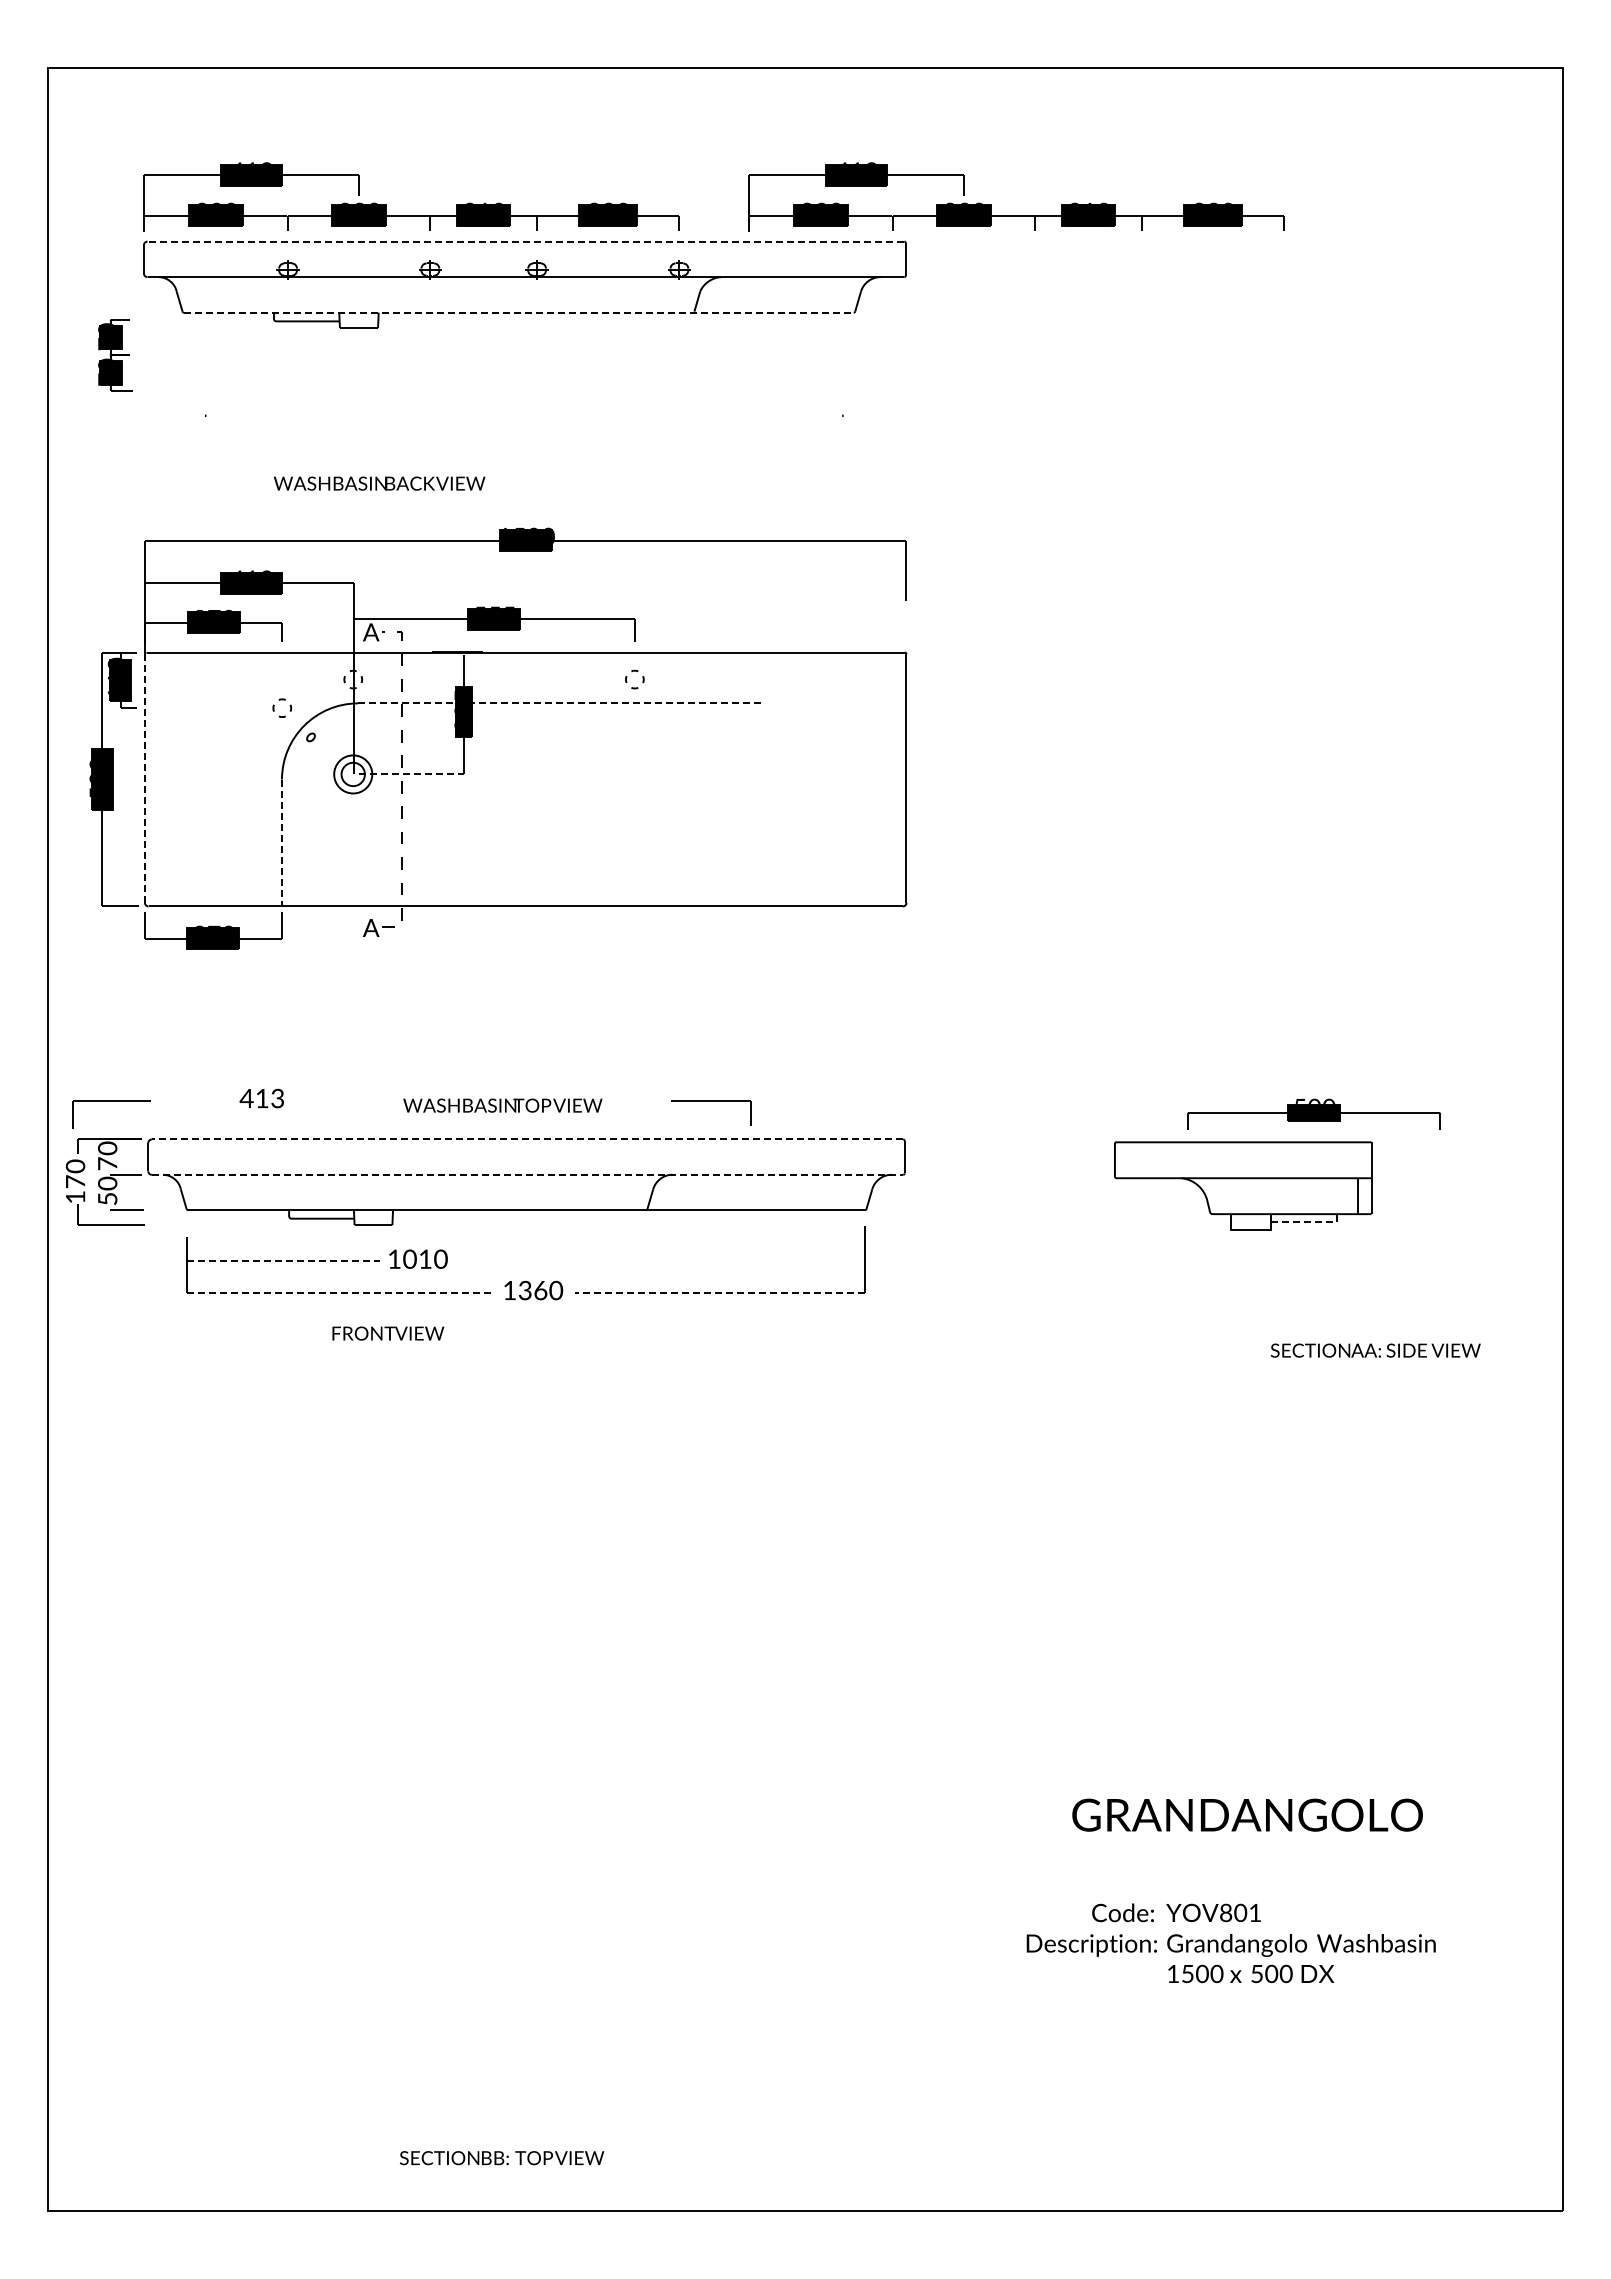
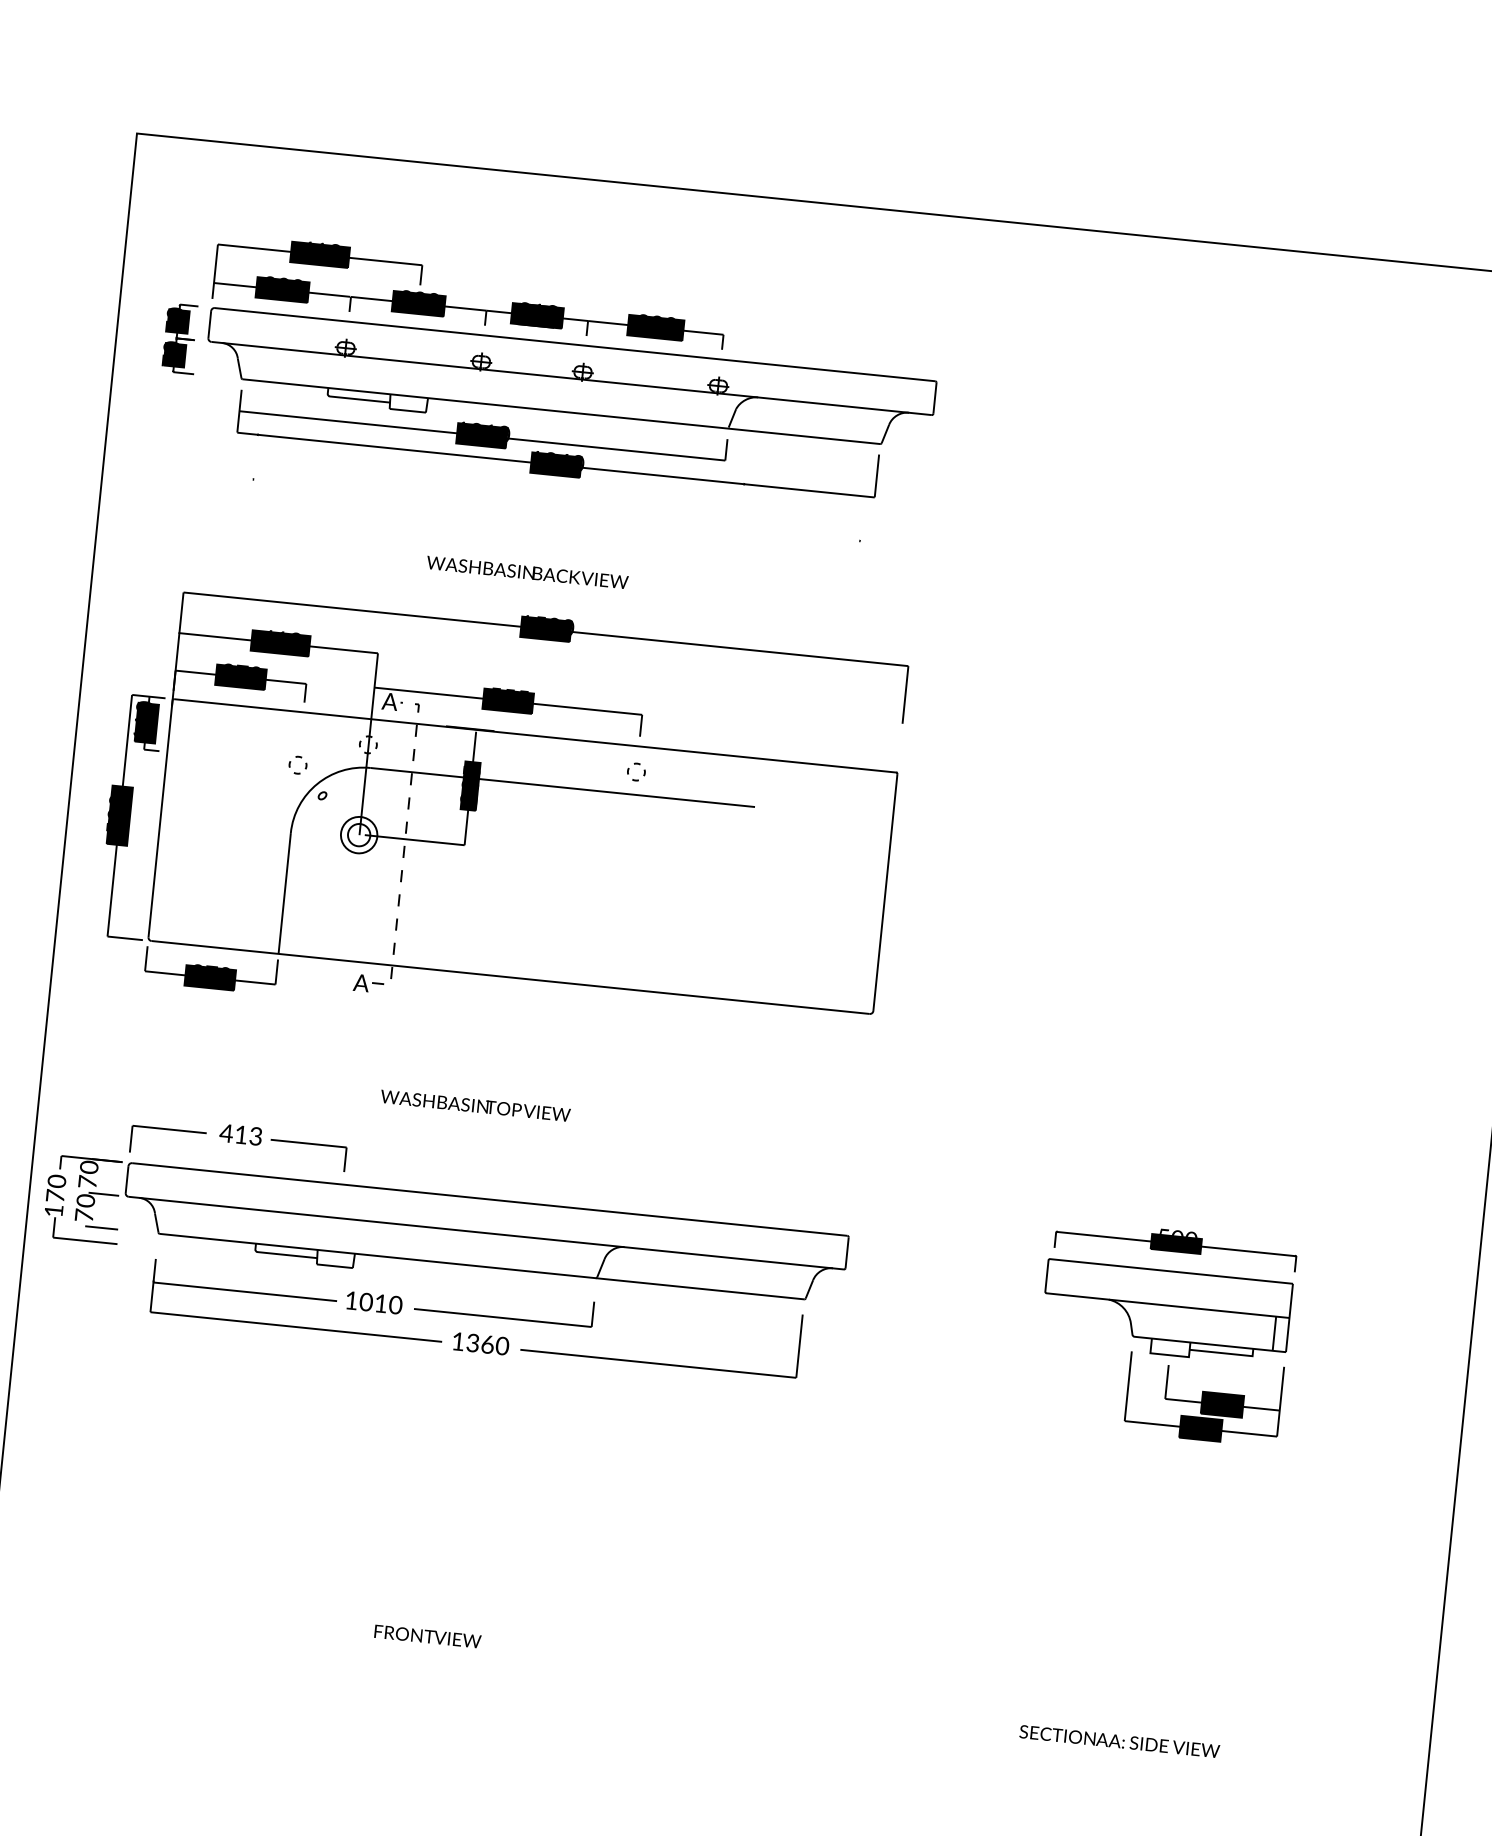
part: (1016, 215) -> (1044, 367), removed
line: (525, 241) -> (574, 344), dashed -> solid
line: (518, 312) -> (561, 411), dashed -> solid
part: (518, 352) -> (557, 449), added
part: (115, 355) -> (180, 339), moved
text: (379, 483) -> (527, 572), moved
line: (560, 703) -> (563, 787), dashed -> solid
line: (412, 773) -> (415, 839), dashed -> solid
line: (145, 779) -> (160, 819), dashed -> solid
line: (281, 843) -> (284, 893), dashed -> solid
part: (111, 1101) -> (168, 1130), moved
part: (711, 1101) -> (308, 1144), moved
text: (502, 1105) -> (475, 1105), moved
part: (1313, 1113) -> (1175, 1244), moved
line: (527, 1139) -> (489, 1199), dashed -> solid
line: (527, 1174) -> (486, 1232), dashed -> solid
text: (107, 1198) -> (84, 1215), 50 -> 70
line: (1308, 1221) -> (1225, 1353), dashed -> solid
part: (553, 1260) -> (502, 1317), added
line: (283, 1261) -> (245, 1292), dashed -> solid
part: (1290, 1272) -> (1203, 1399), added
line: (340, 1292) -> (296, 1327), dashed -> solid
line: (720, 1292) -> (658, 1363), dashed -> solid
text: (388, 1333) -> (428, 1636), moved
text: (1375, 1350) -> (1119, 1741), moved

